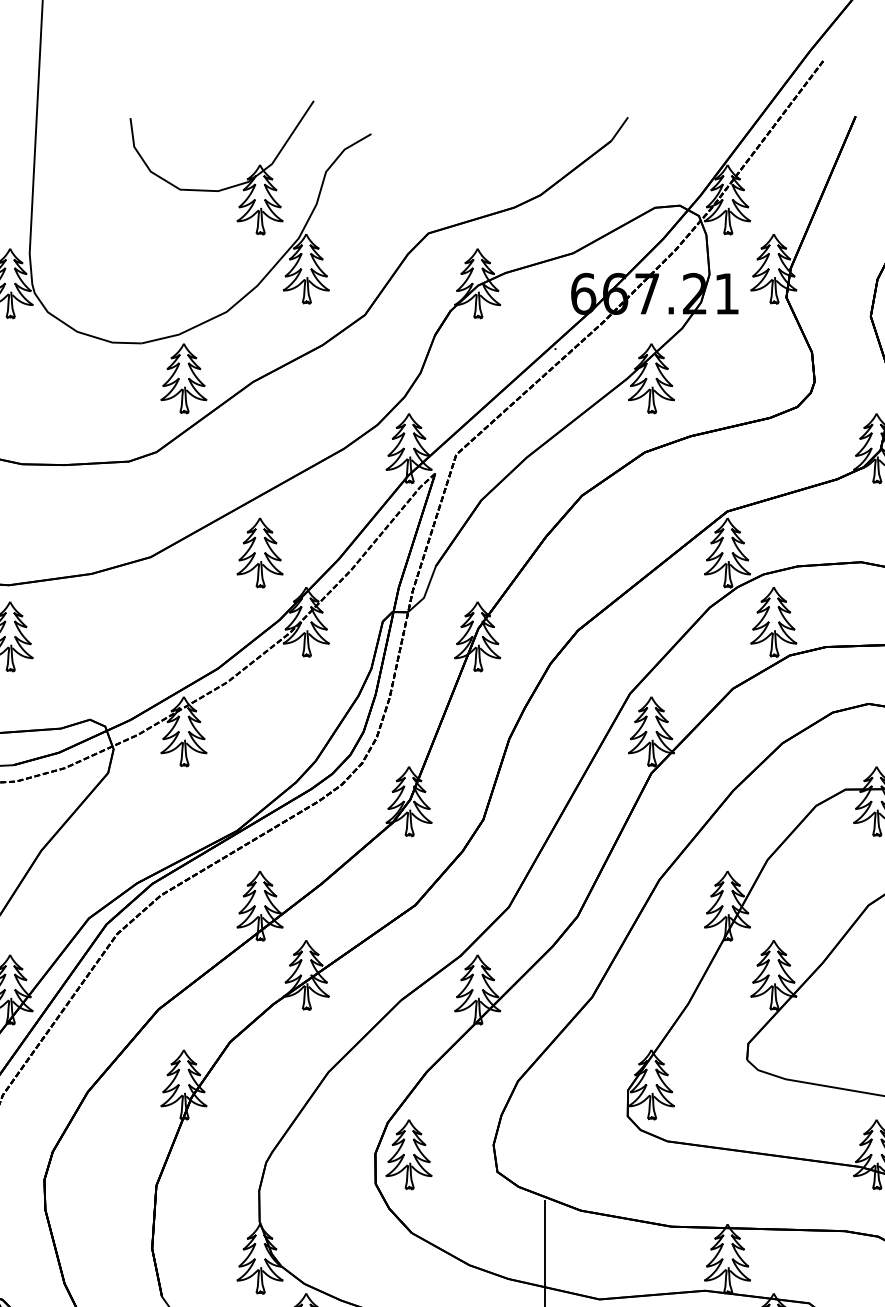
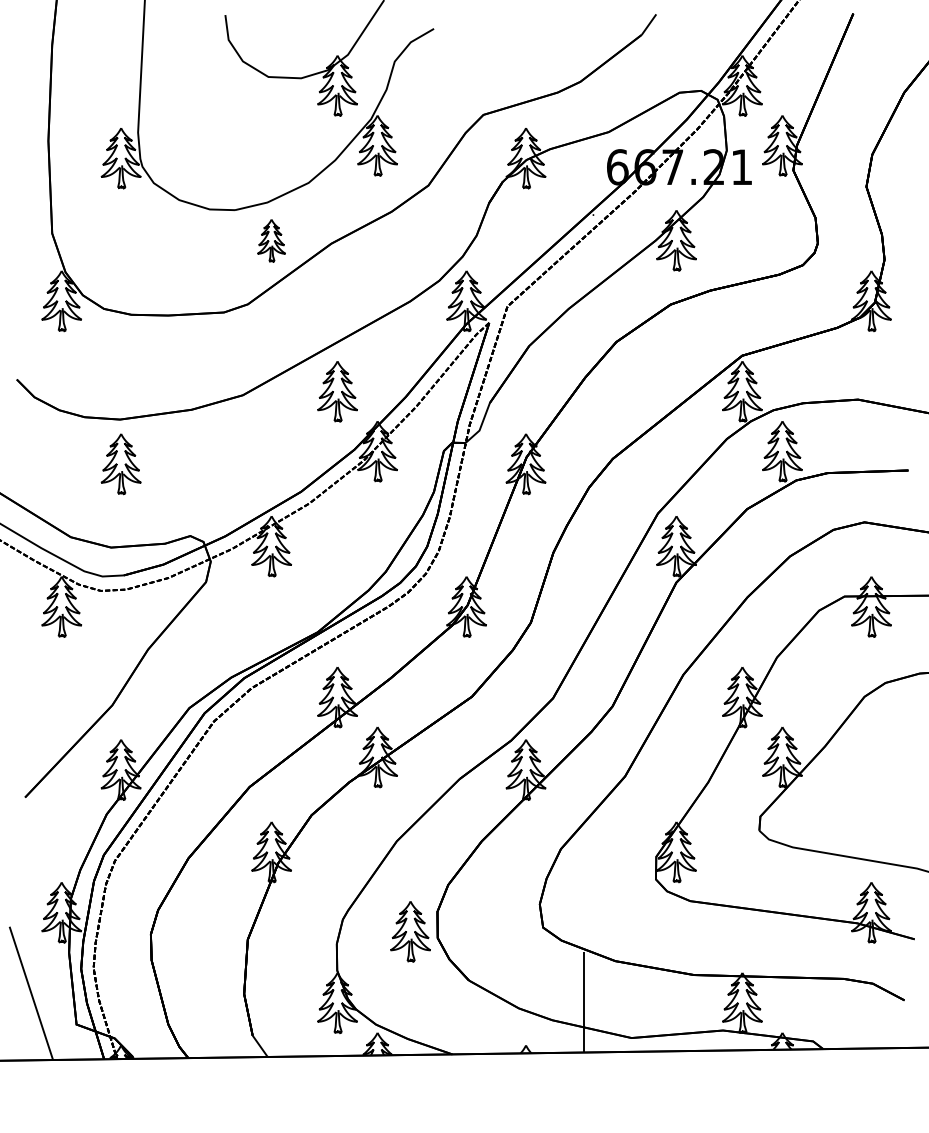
part: (183, 378) -> (271, 240), size x0.7
part: (408, 1154) -> (410, 931), moved

